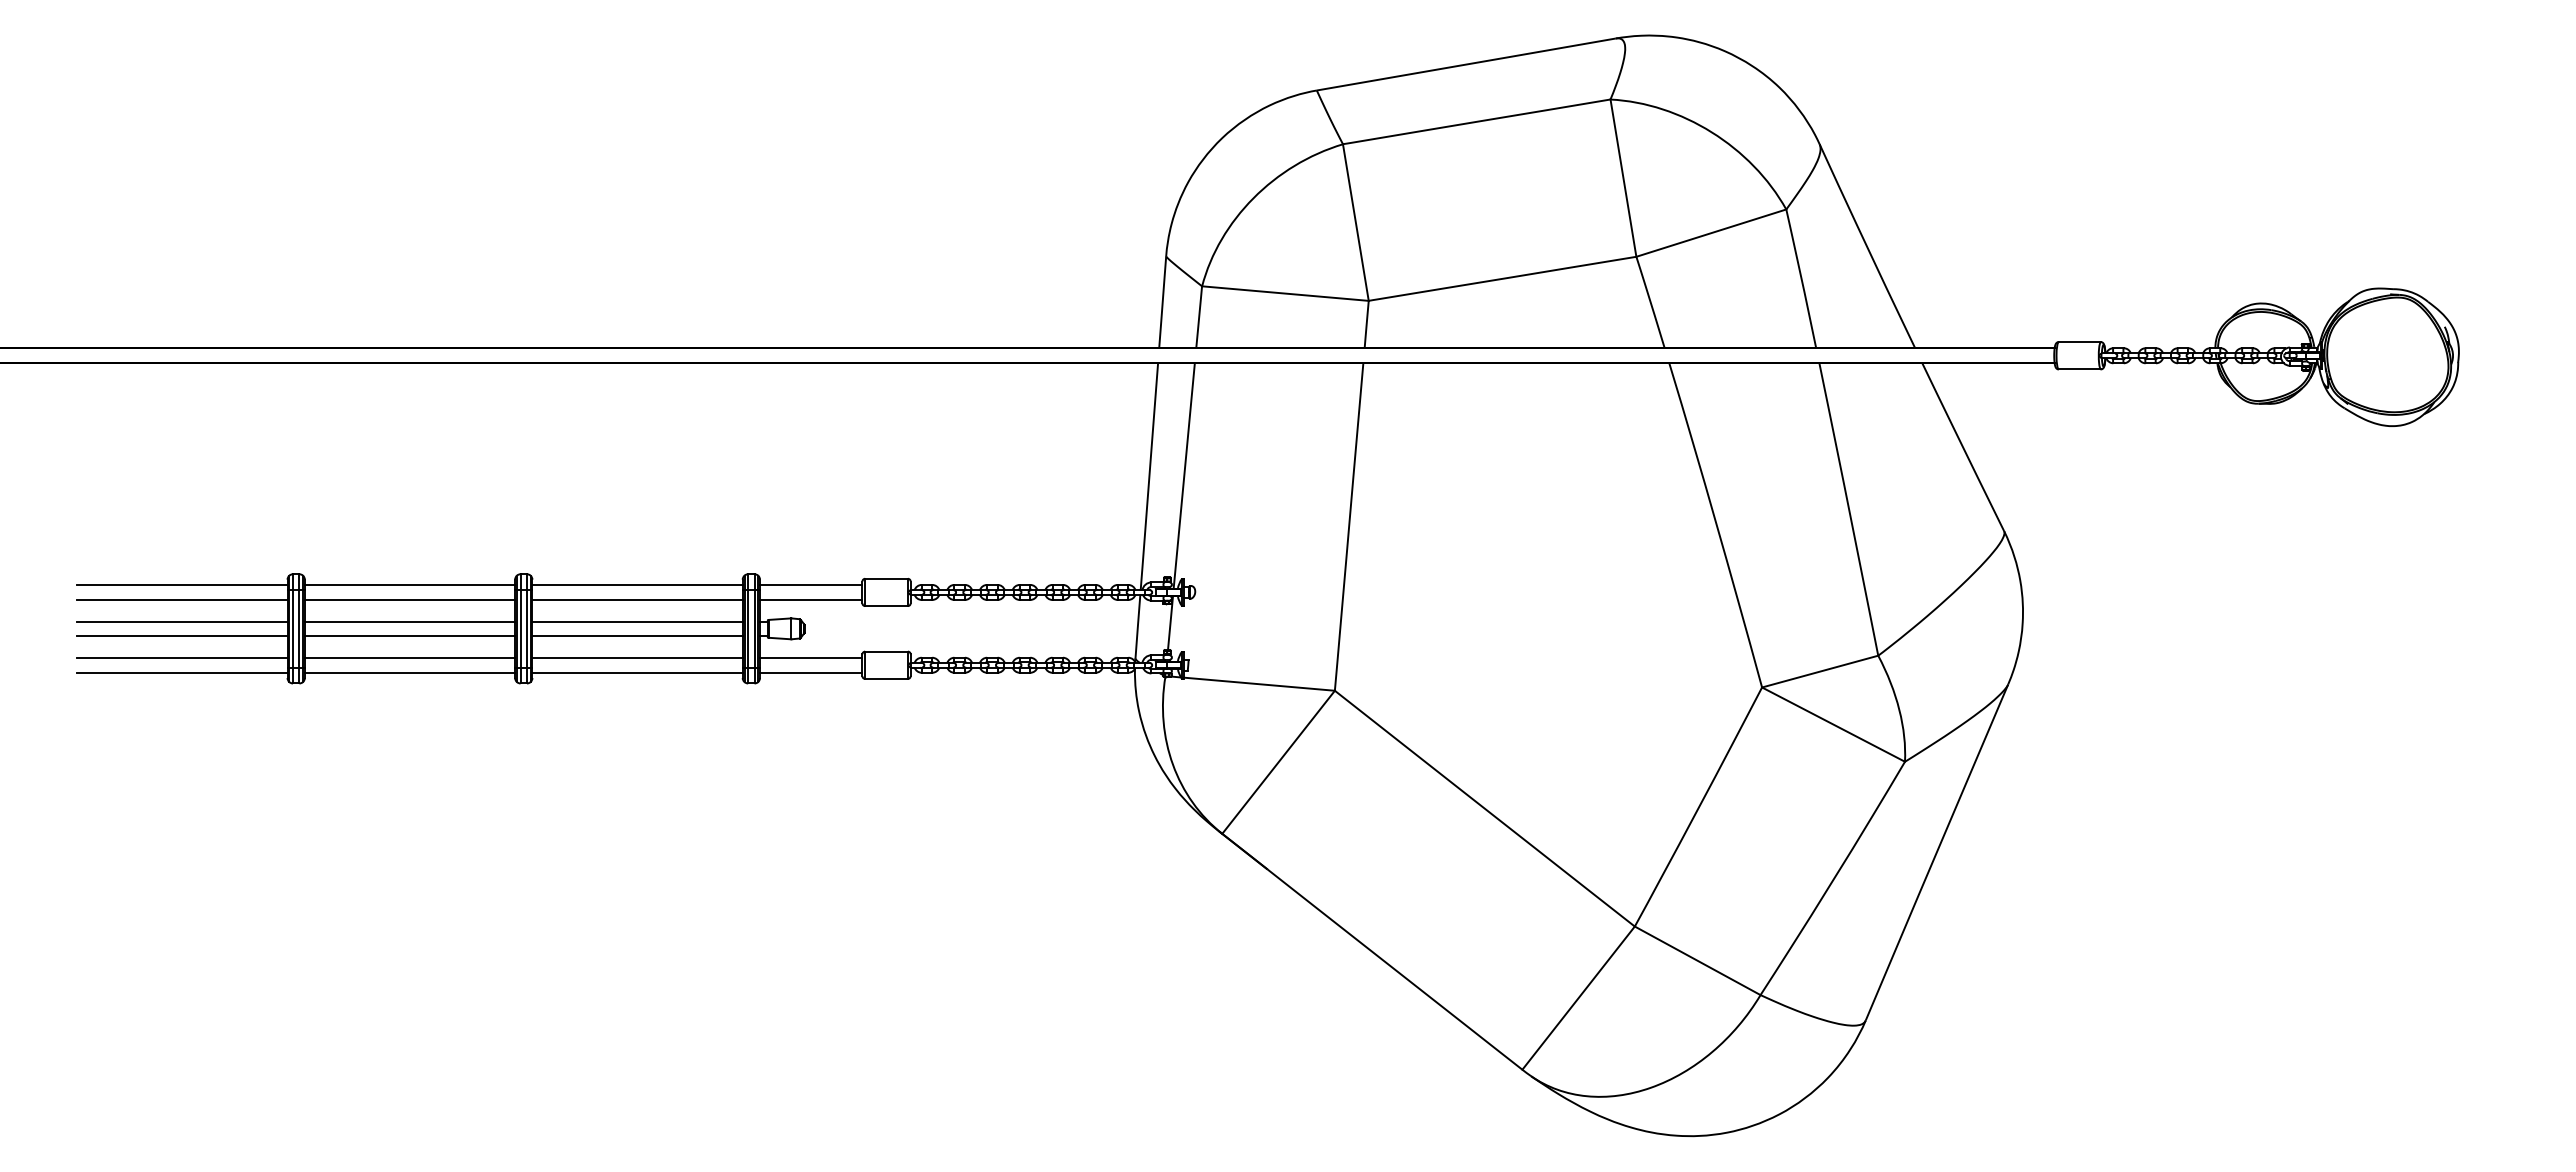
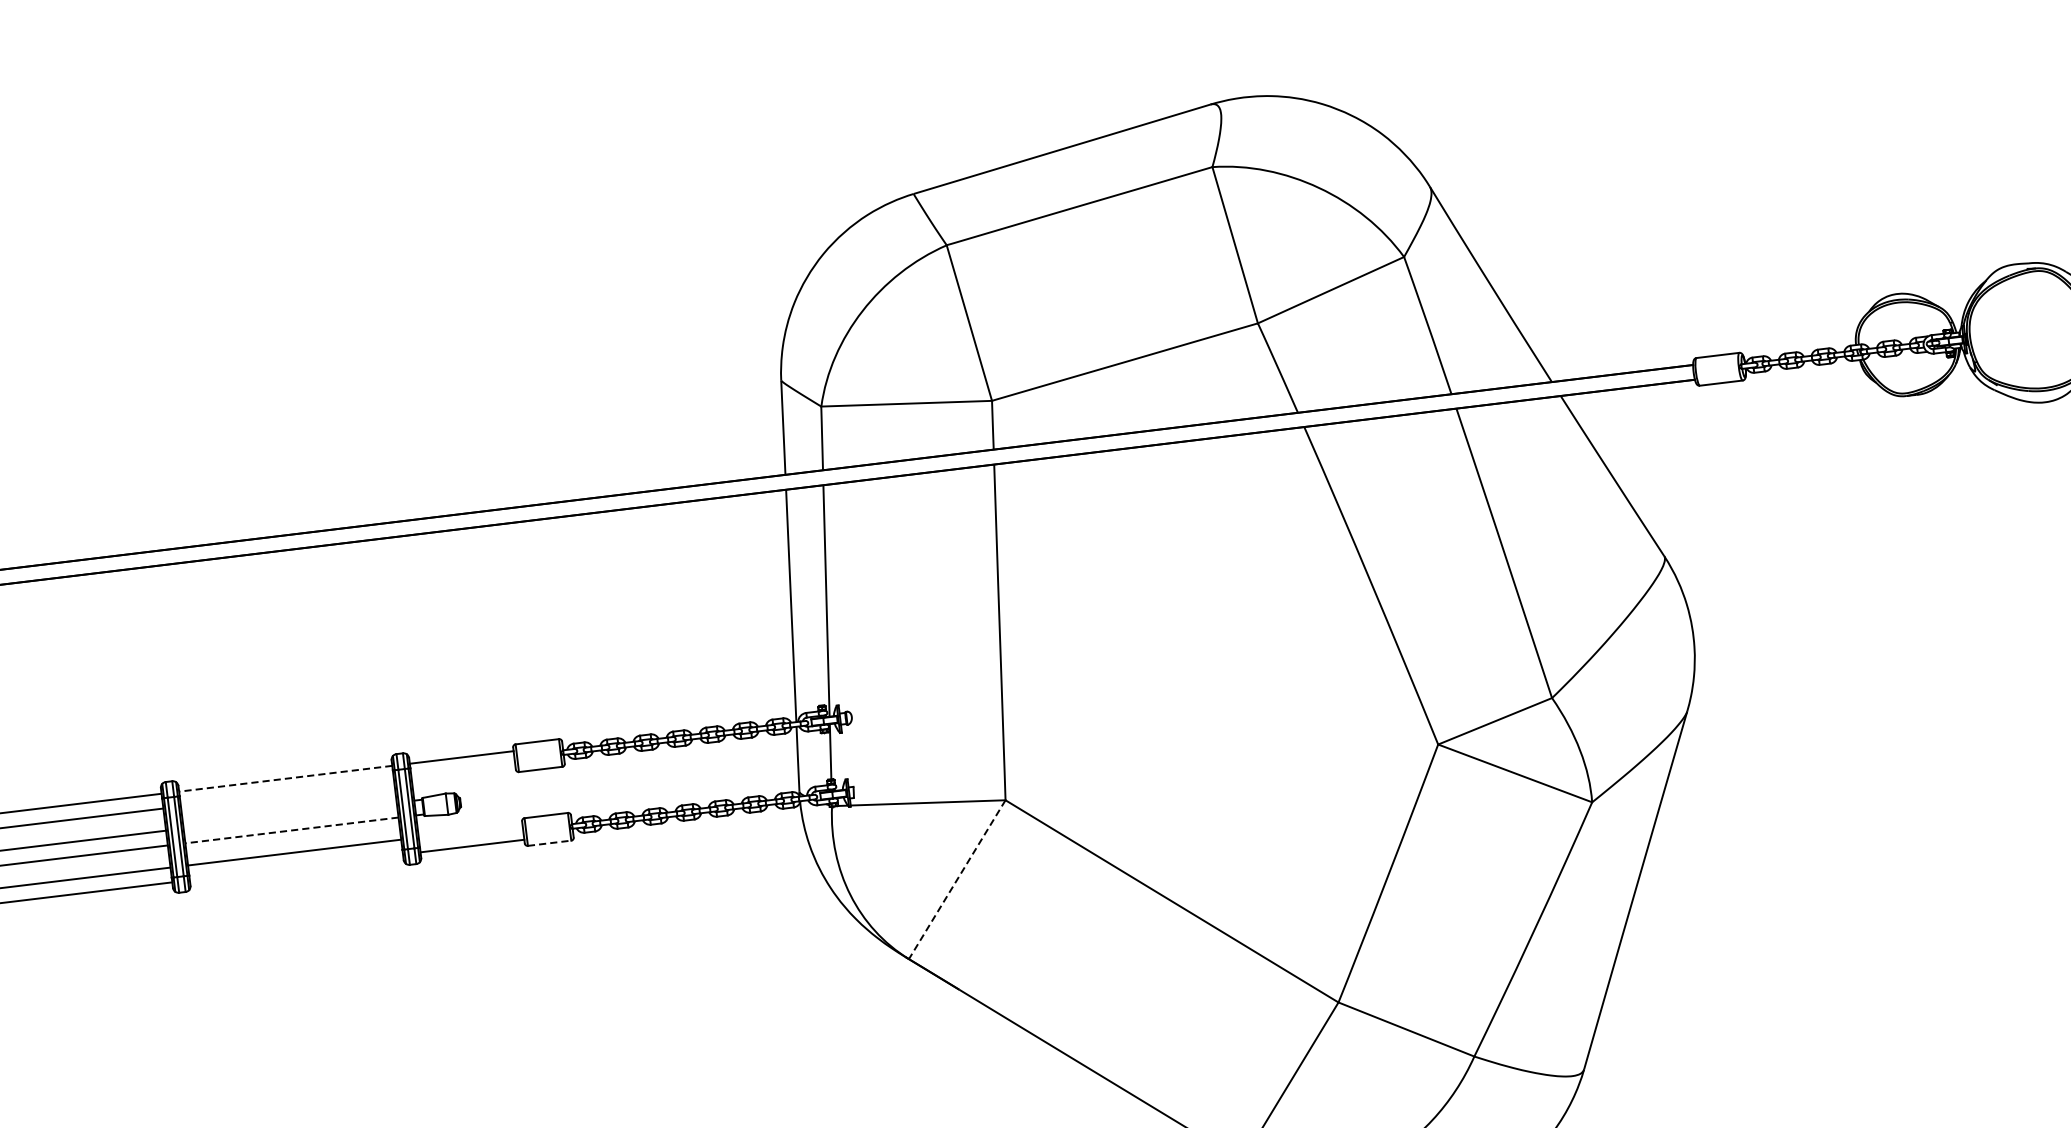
line: (637, 585) -> (285, 779), solid -> dashed
line: (637, 599) -> (287, 793), removed
line: (811, 599) -> (463, 771), removed
line: (637, 621) -> (290, 815), removed
line: (637, 636) -> (291, 830), solid -> dashed
line: (811, 657) -> (470, 830), removed
line: (637, 672) -> (296, 867), removed
line: (887, 678) -> (550, 842), solid -> dashed
line: (1278, 762) -> (957, 879), solid -> dashed

